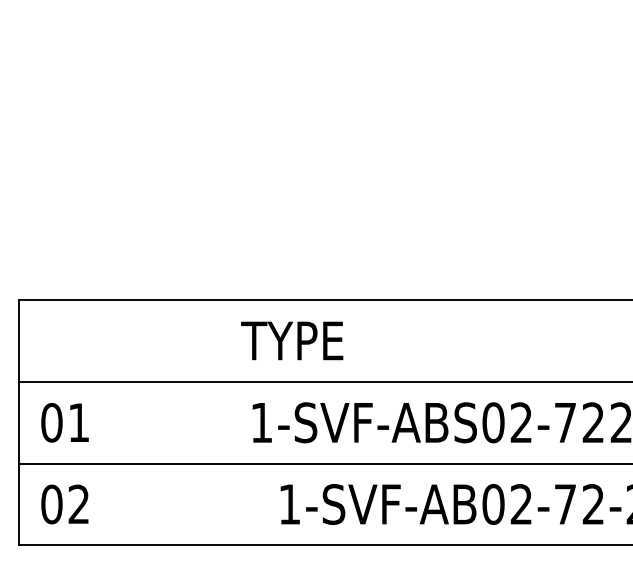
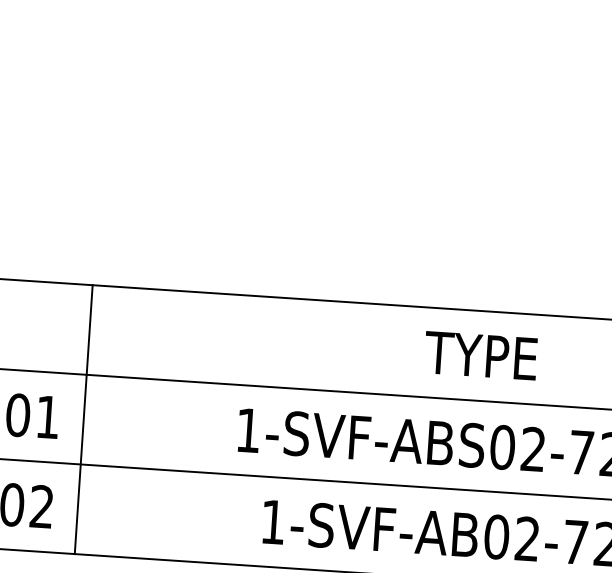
text: (292, 340) -> (481, 355), moved
line: (111, 422) -> (83, 419), added

